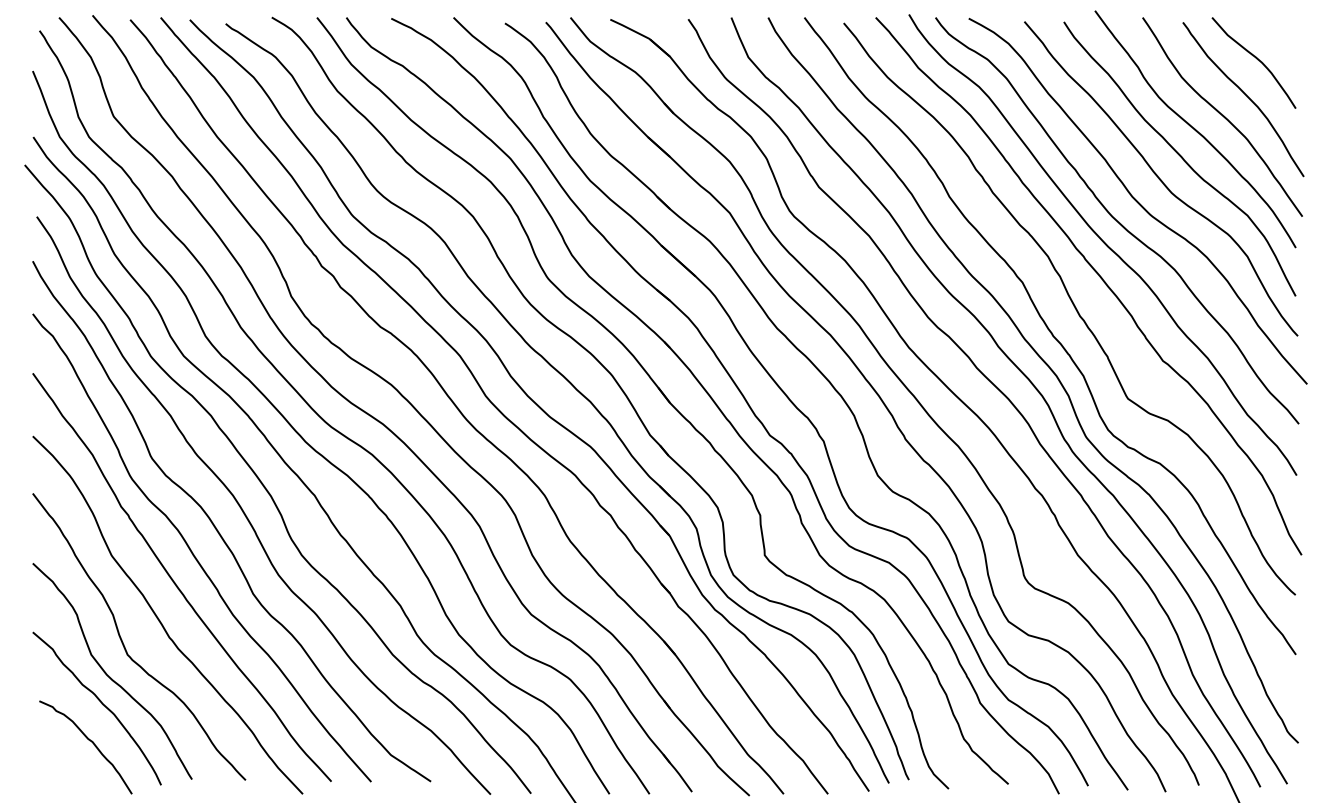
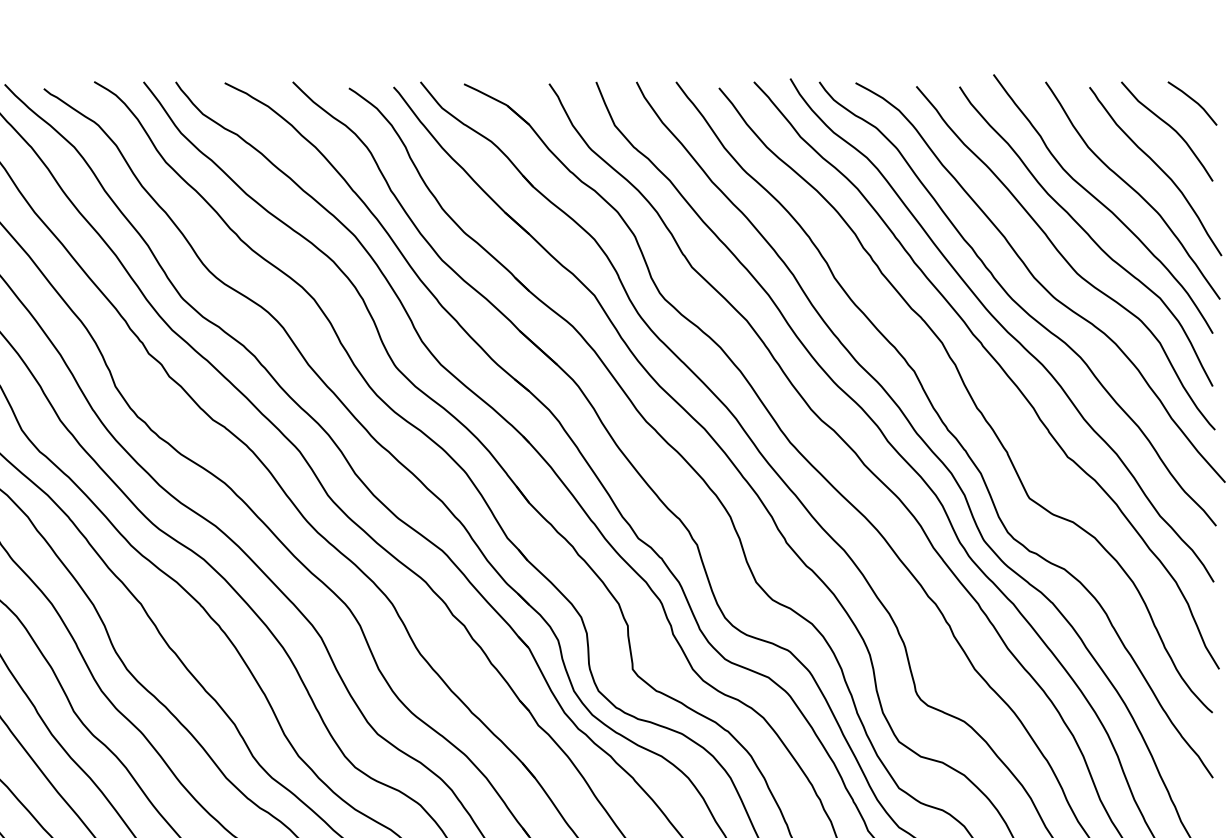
line: (1278, 35) -> (1193, 101), added

